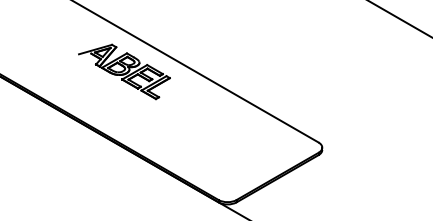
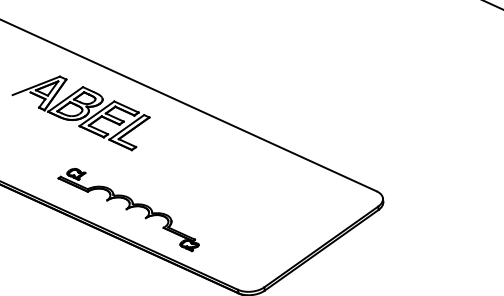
part: (149, 139) -> (128, 210), added

